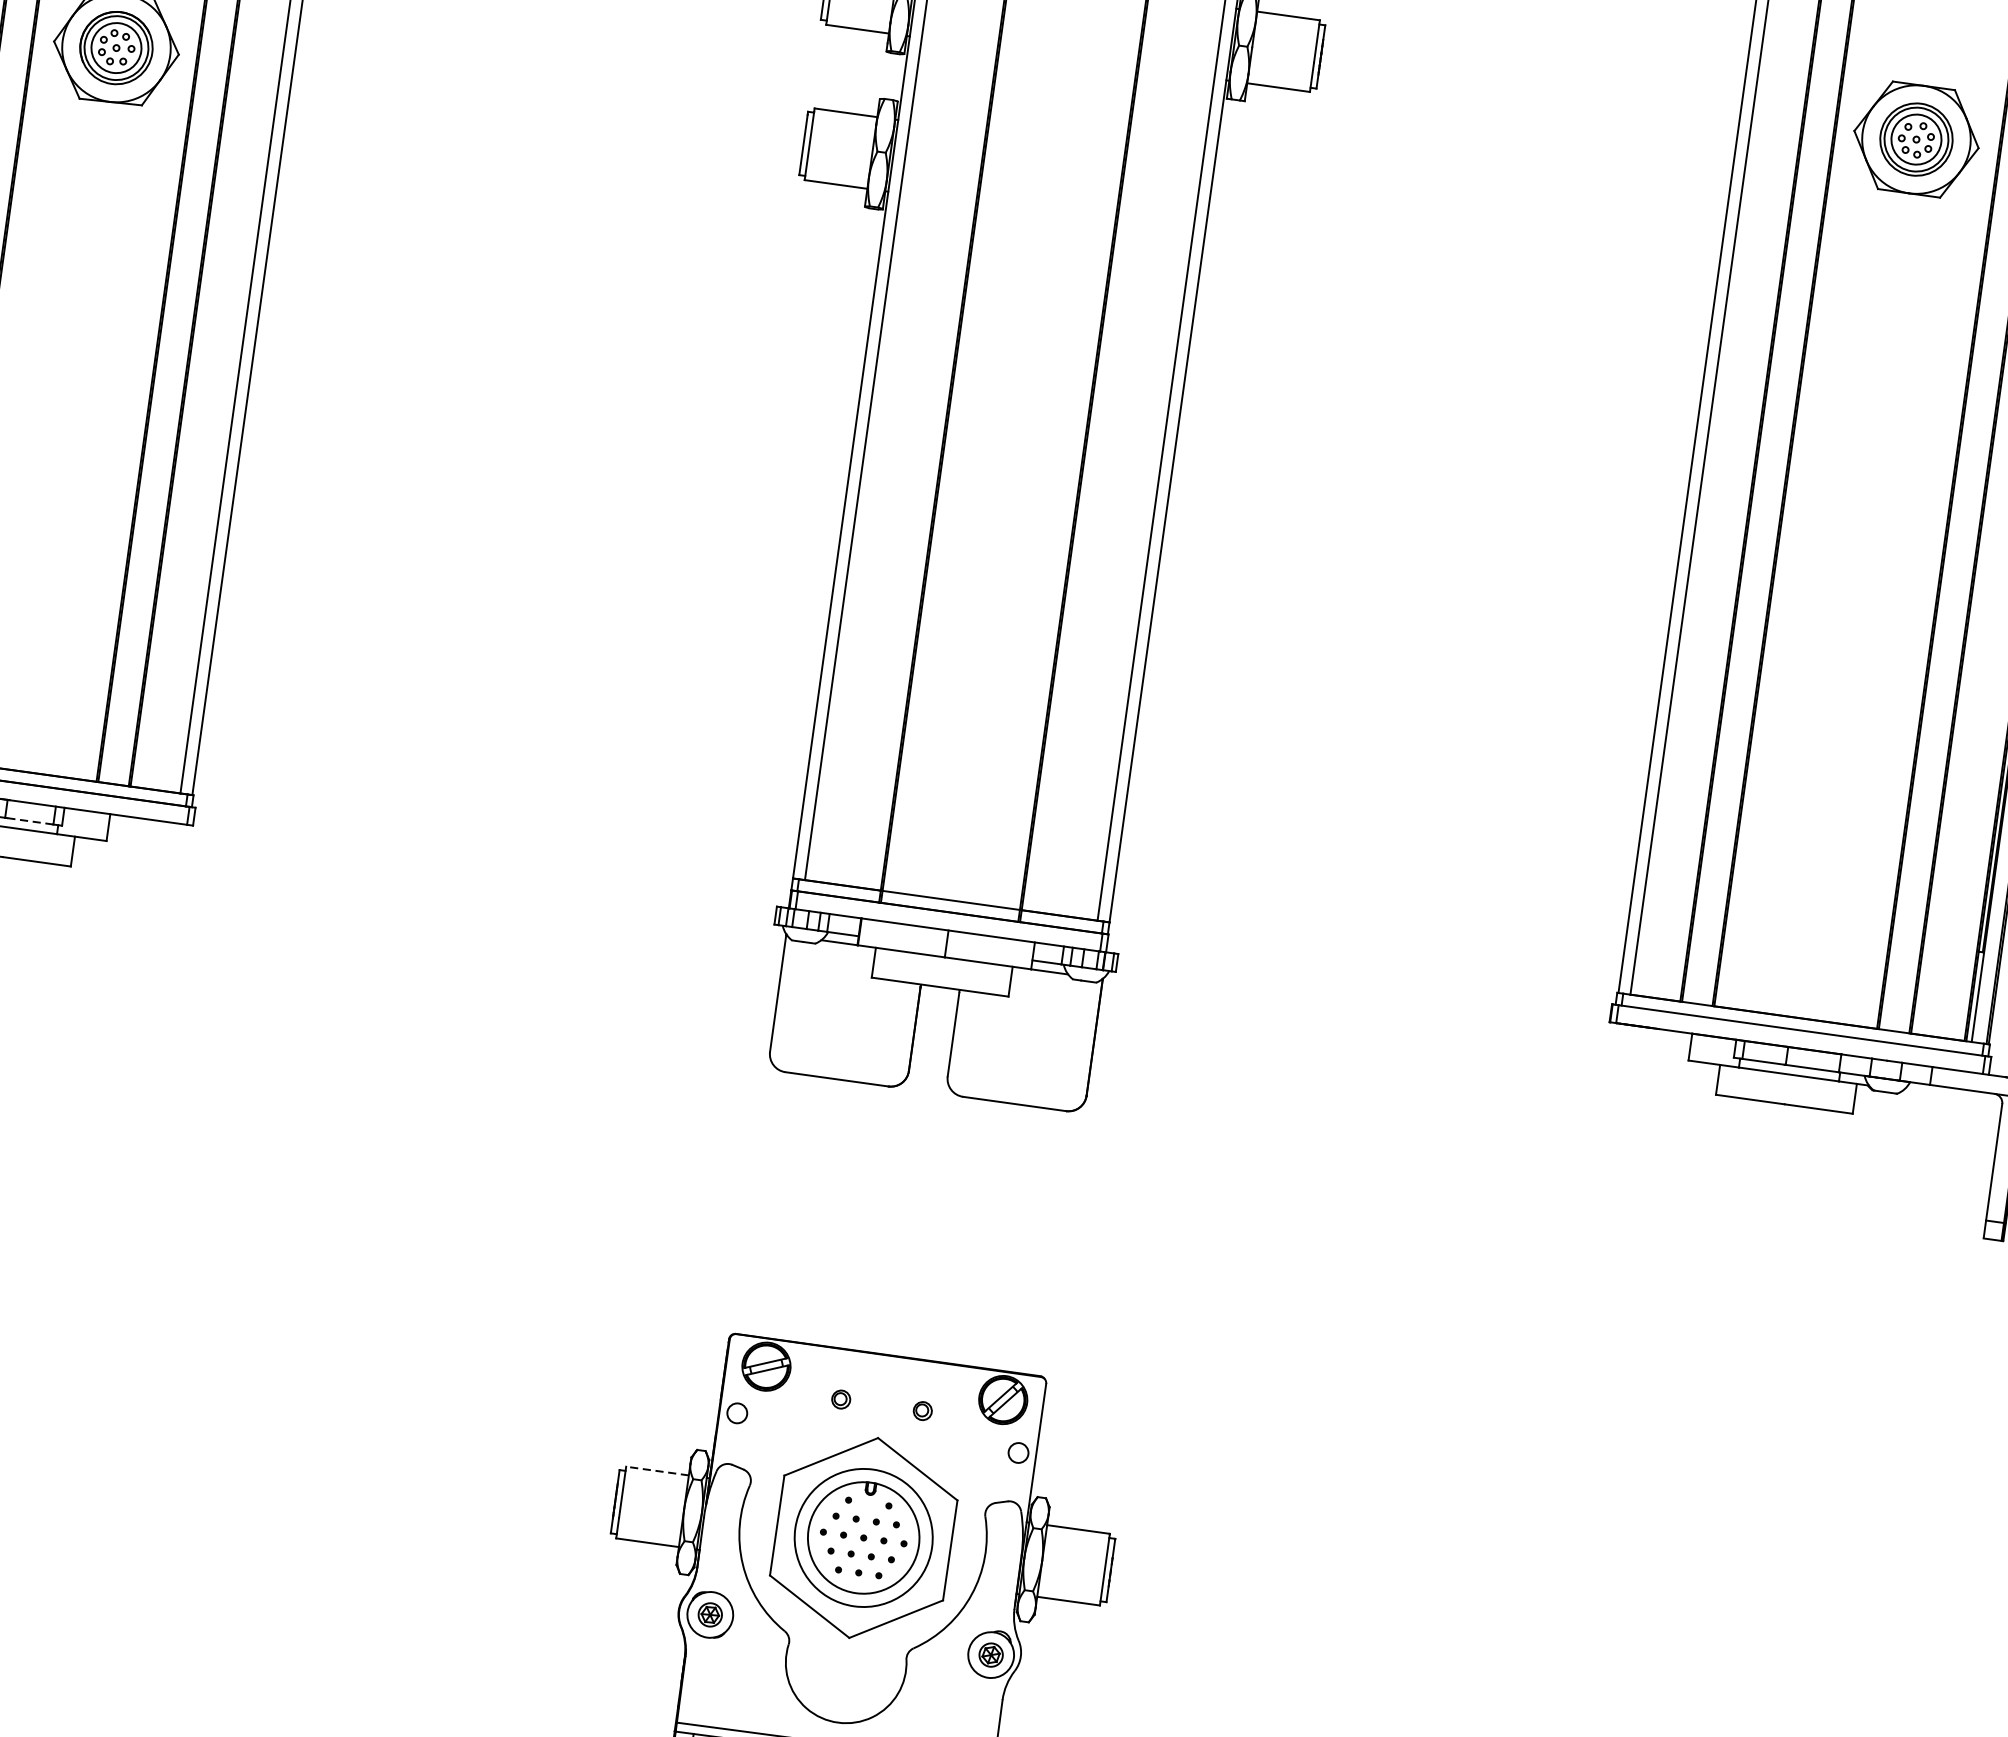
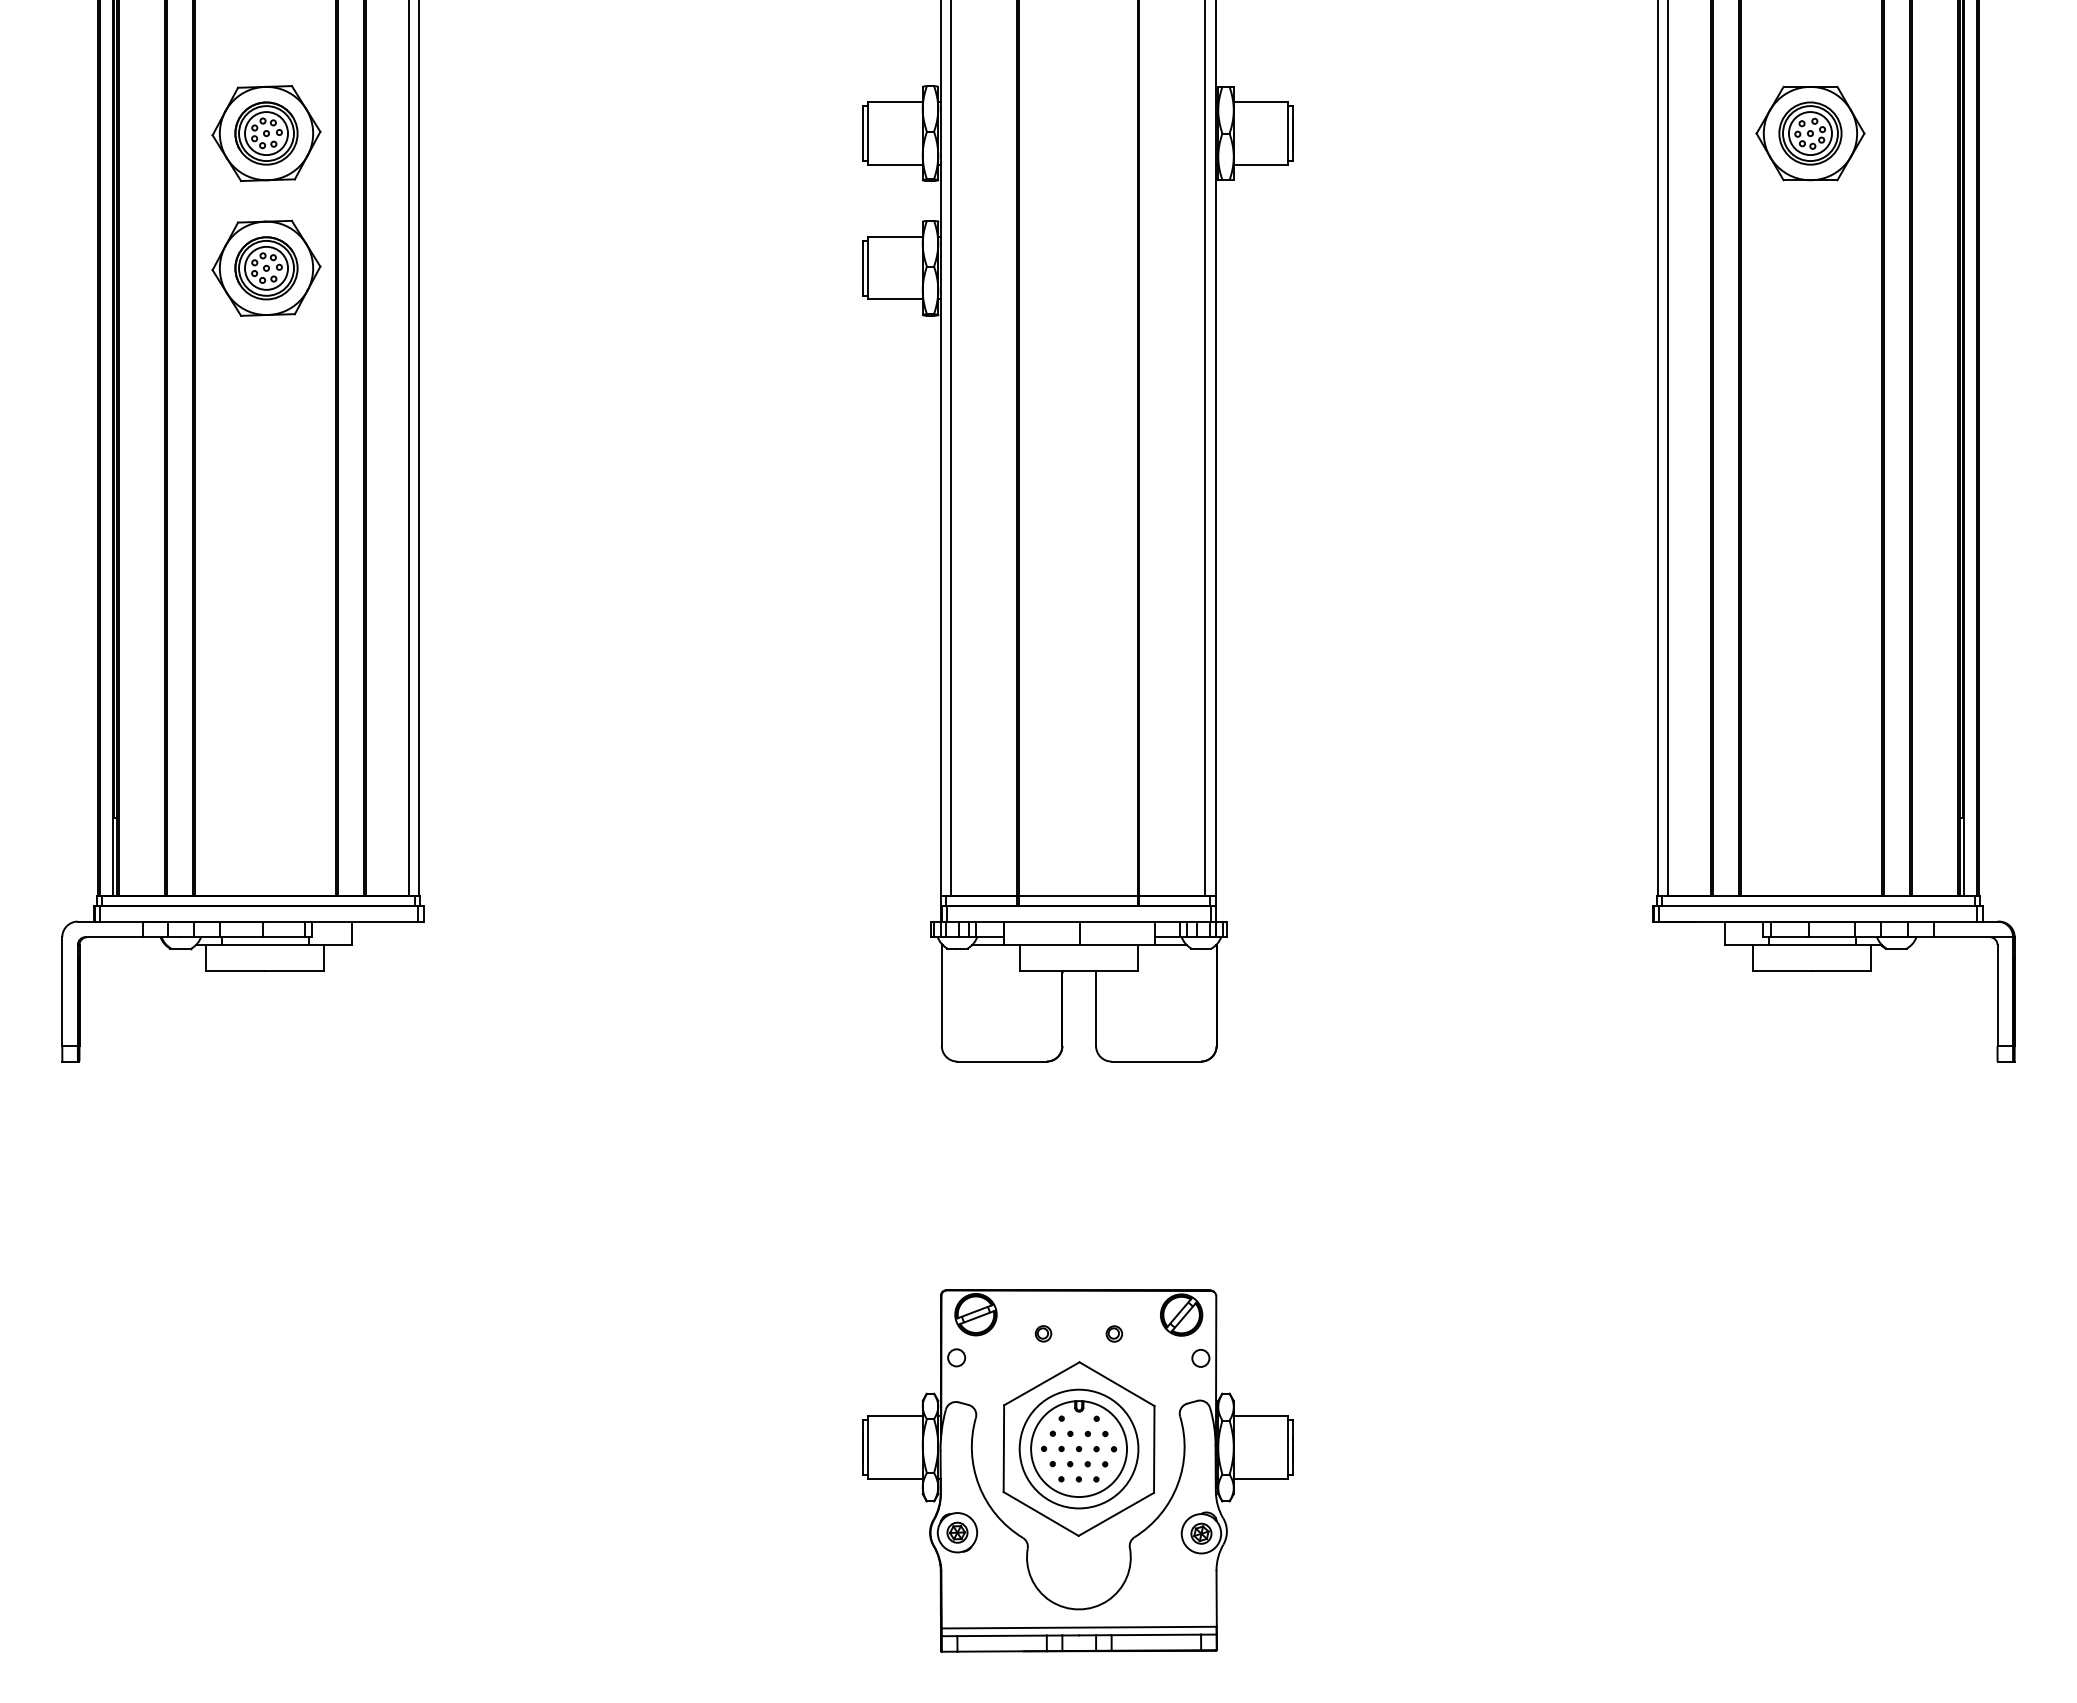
line: (30, 821) -> (284, 937), dashed -> solid
line: (657, 1471) -> (895, 1416), dashed -> solid

